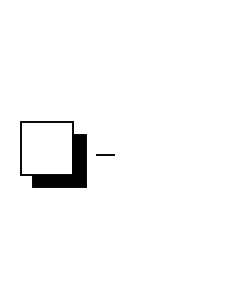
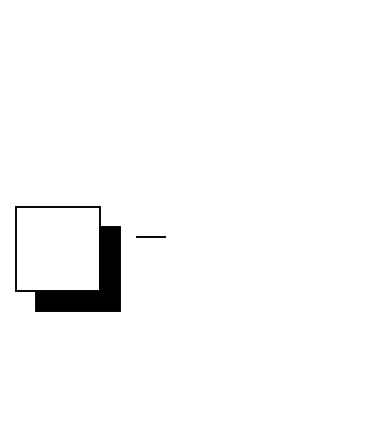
line: (105, 154) -> (150, 236), moved

